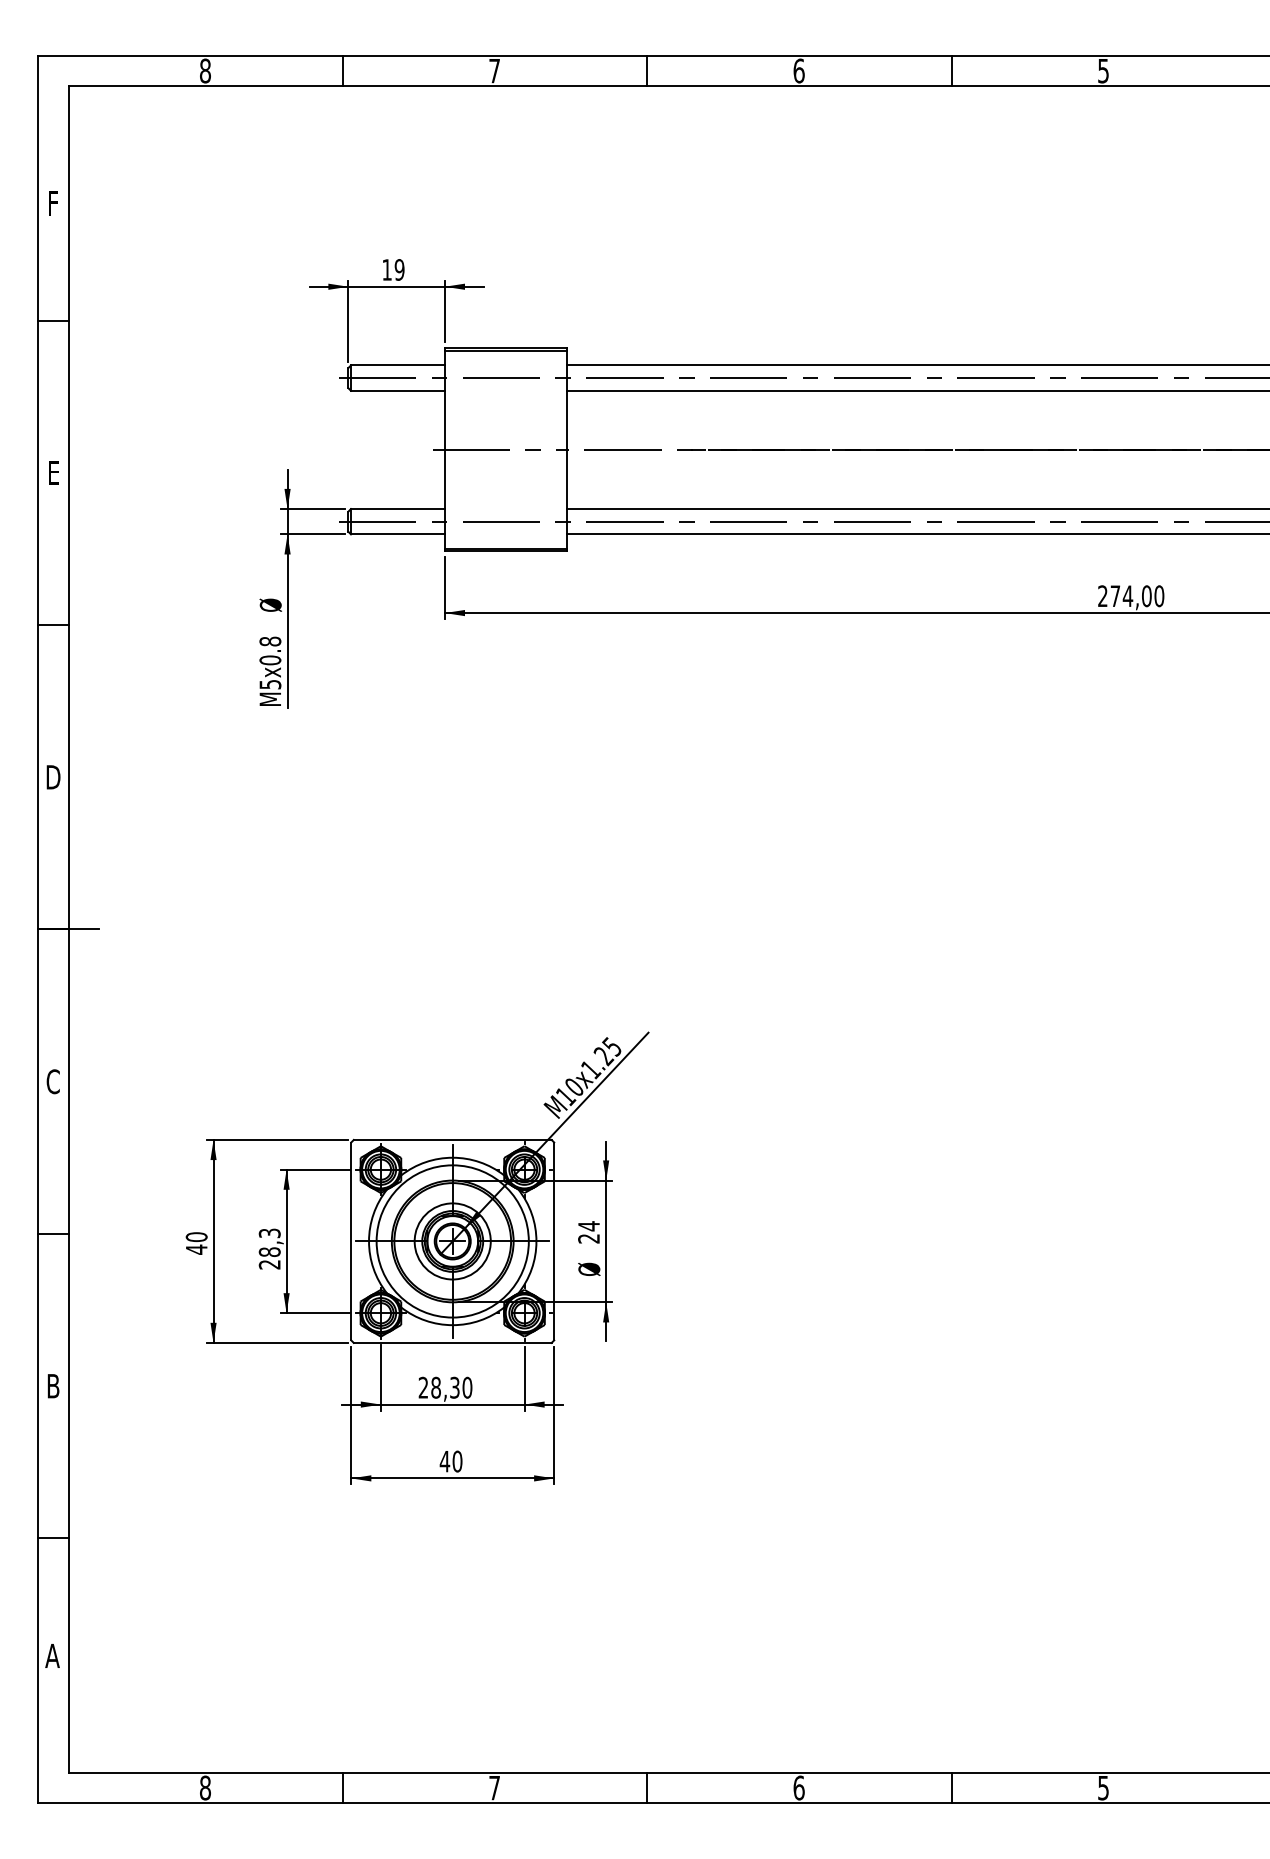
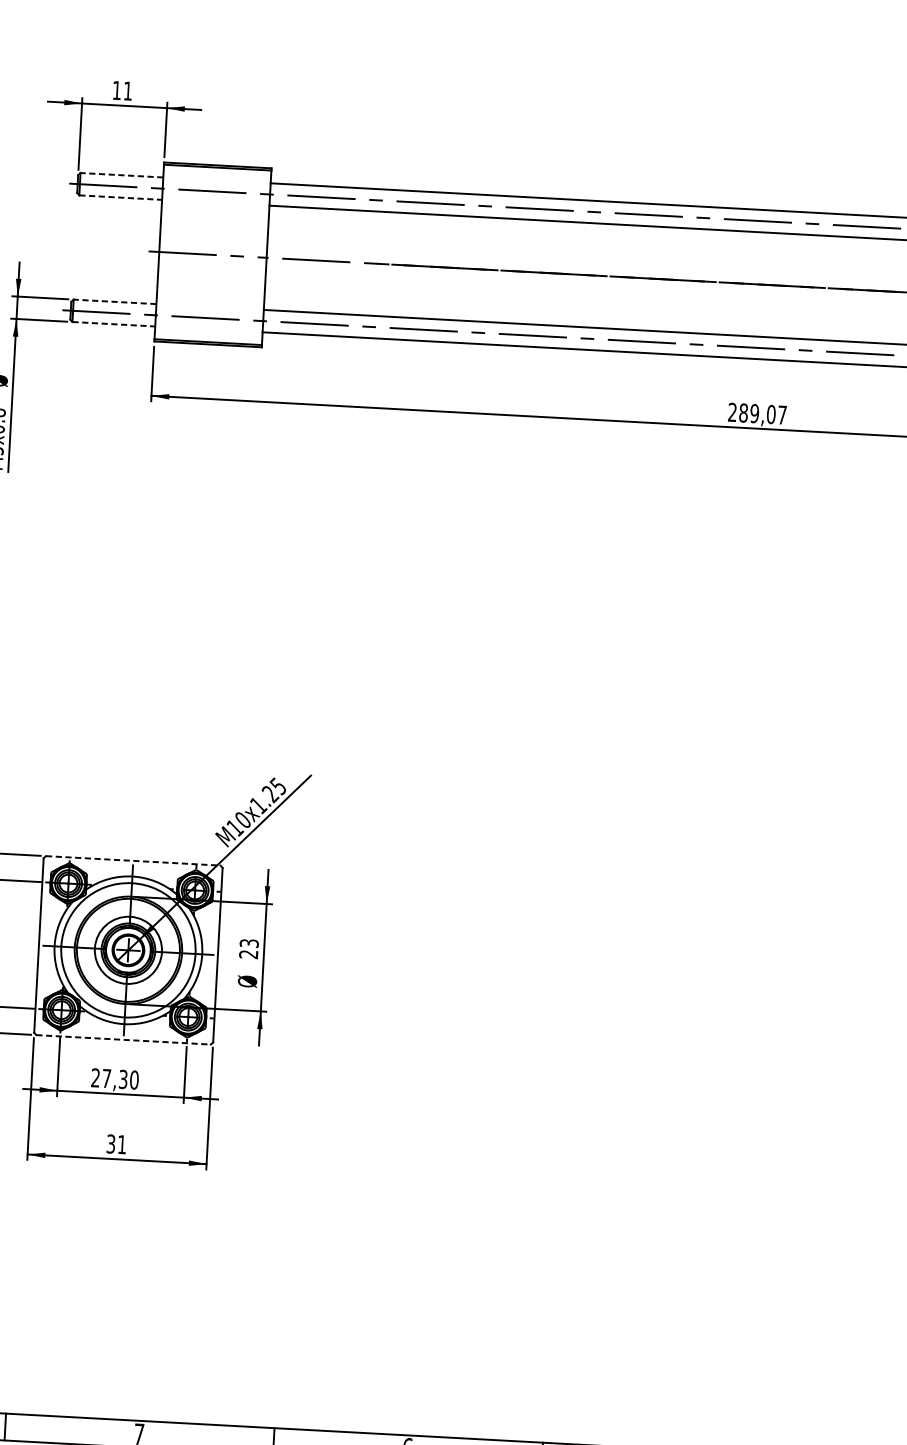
text: (399, 269) -> (127, 90), 19 -> 11
line: (397, 365) -> (121, 175), solid -> dashed
line: (397, 390) -> (120, 197), solid -> dashed
line: (397, 509) -> (114, 302), solid -> dashed
line: (397, 534) -> (113, 324), solid -> dashed
text: (1137, 596) -> (763, 414), 274,00 -> 289,07
line: (452, 1139) -> (133, 860), solid -> dashed
text: (588, 1226) -> (248, 943), 24 -> 23
line: (452, 1342) -> (123, 1039), solid -> dashed
text: (435, 1387) -> (106, 1078), 28,30 -> 27,30
text: (450, 1461) -> (115, 1144), 40 -> 31

